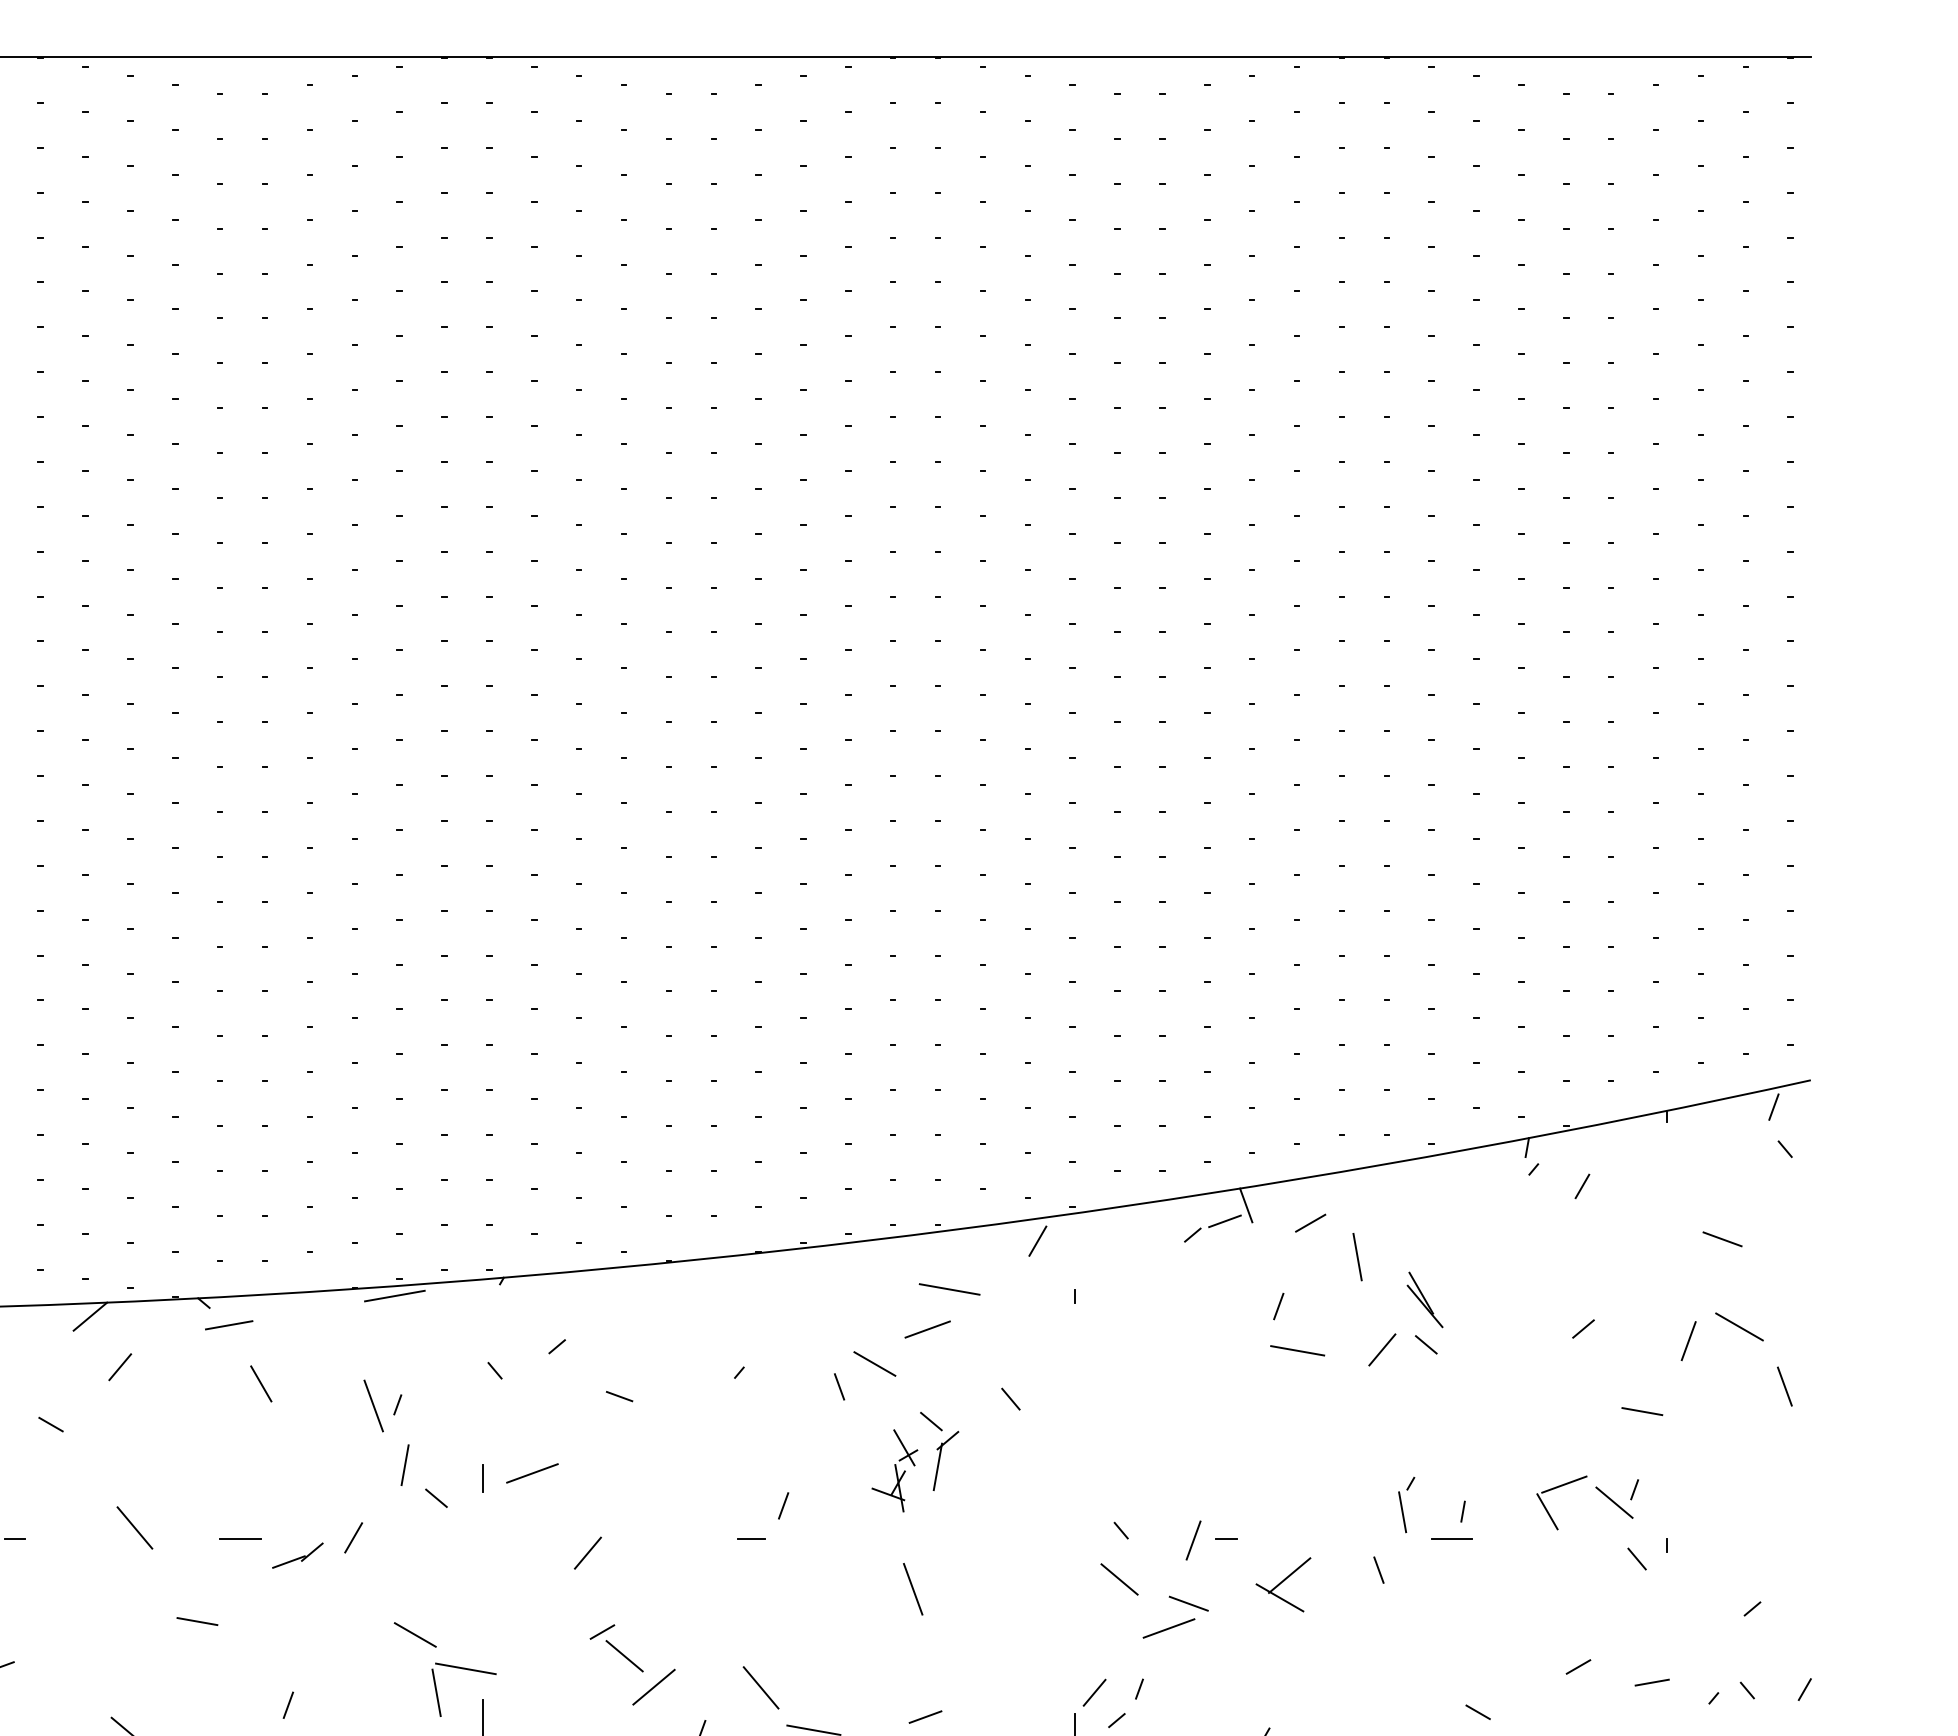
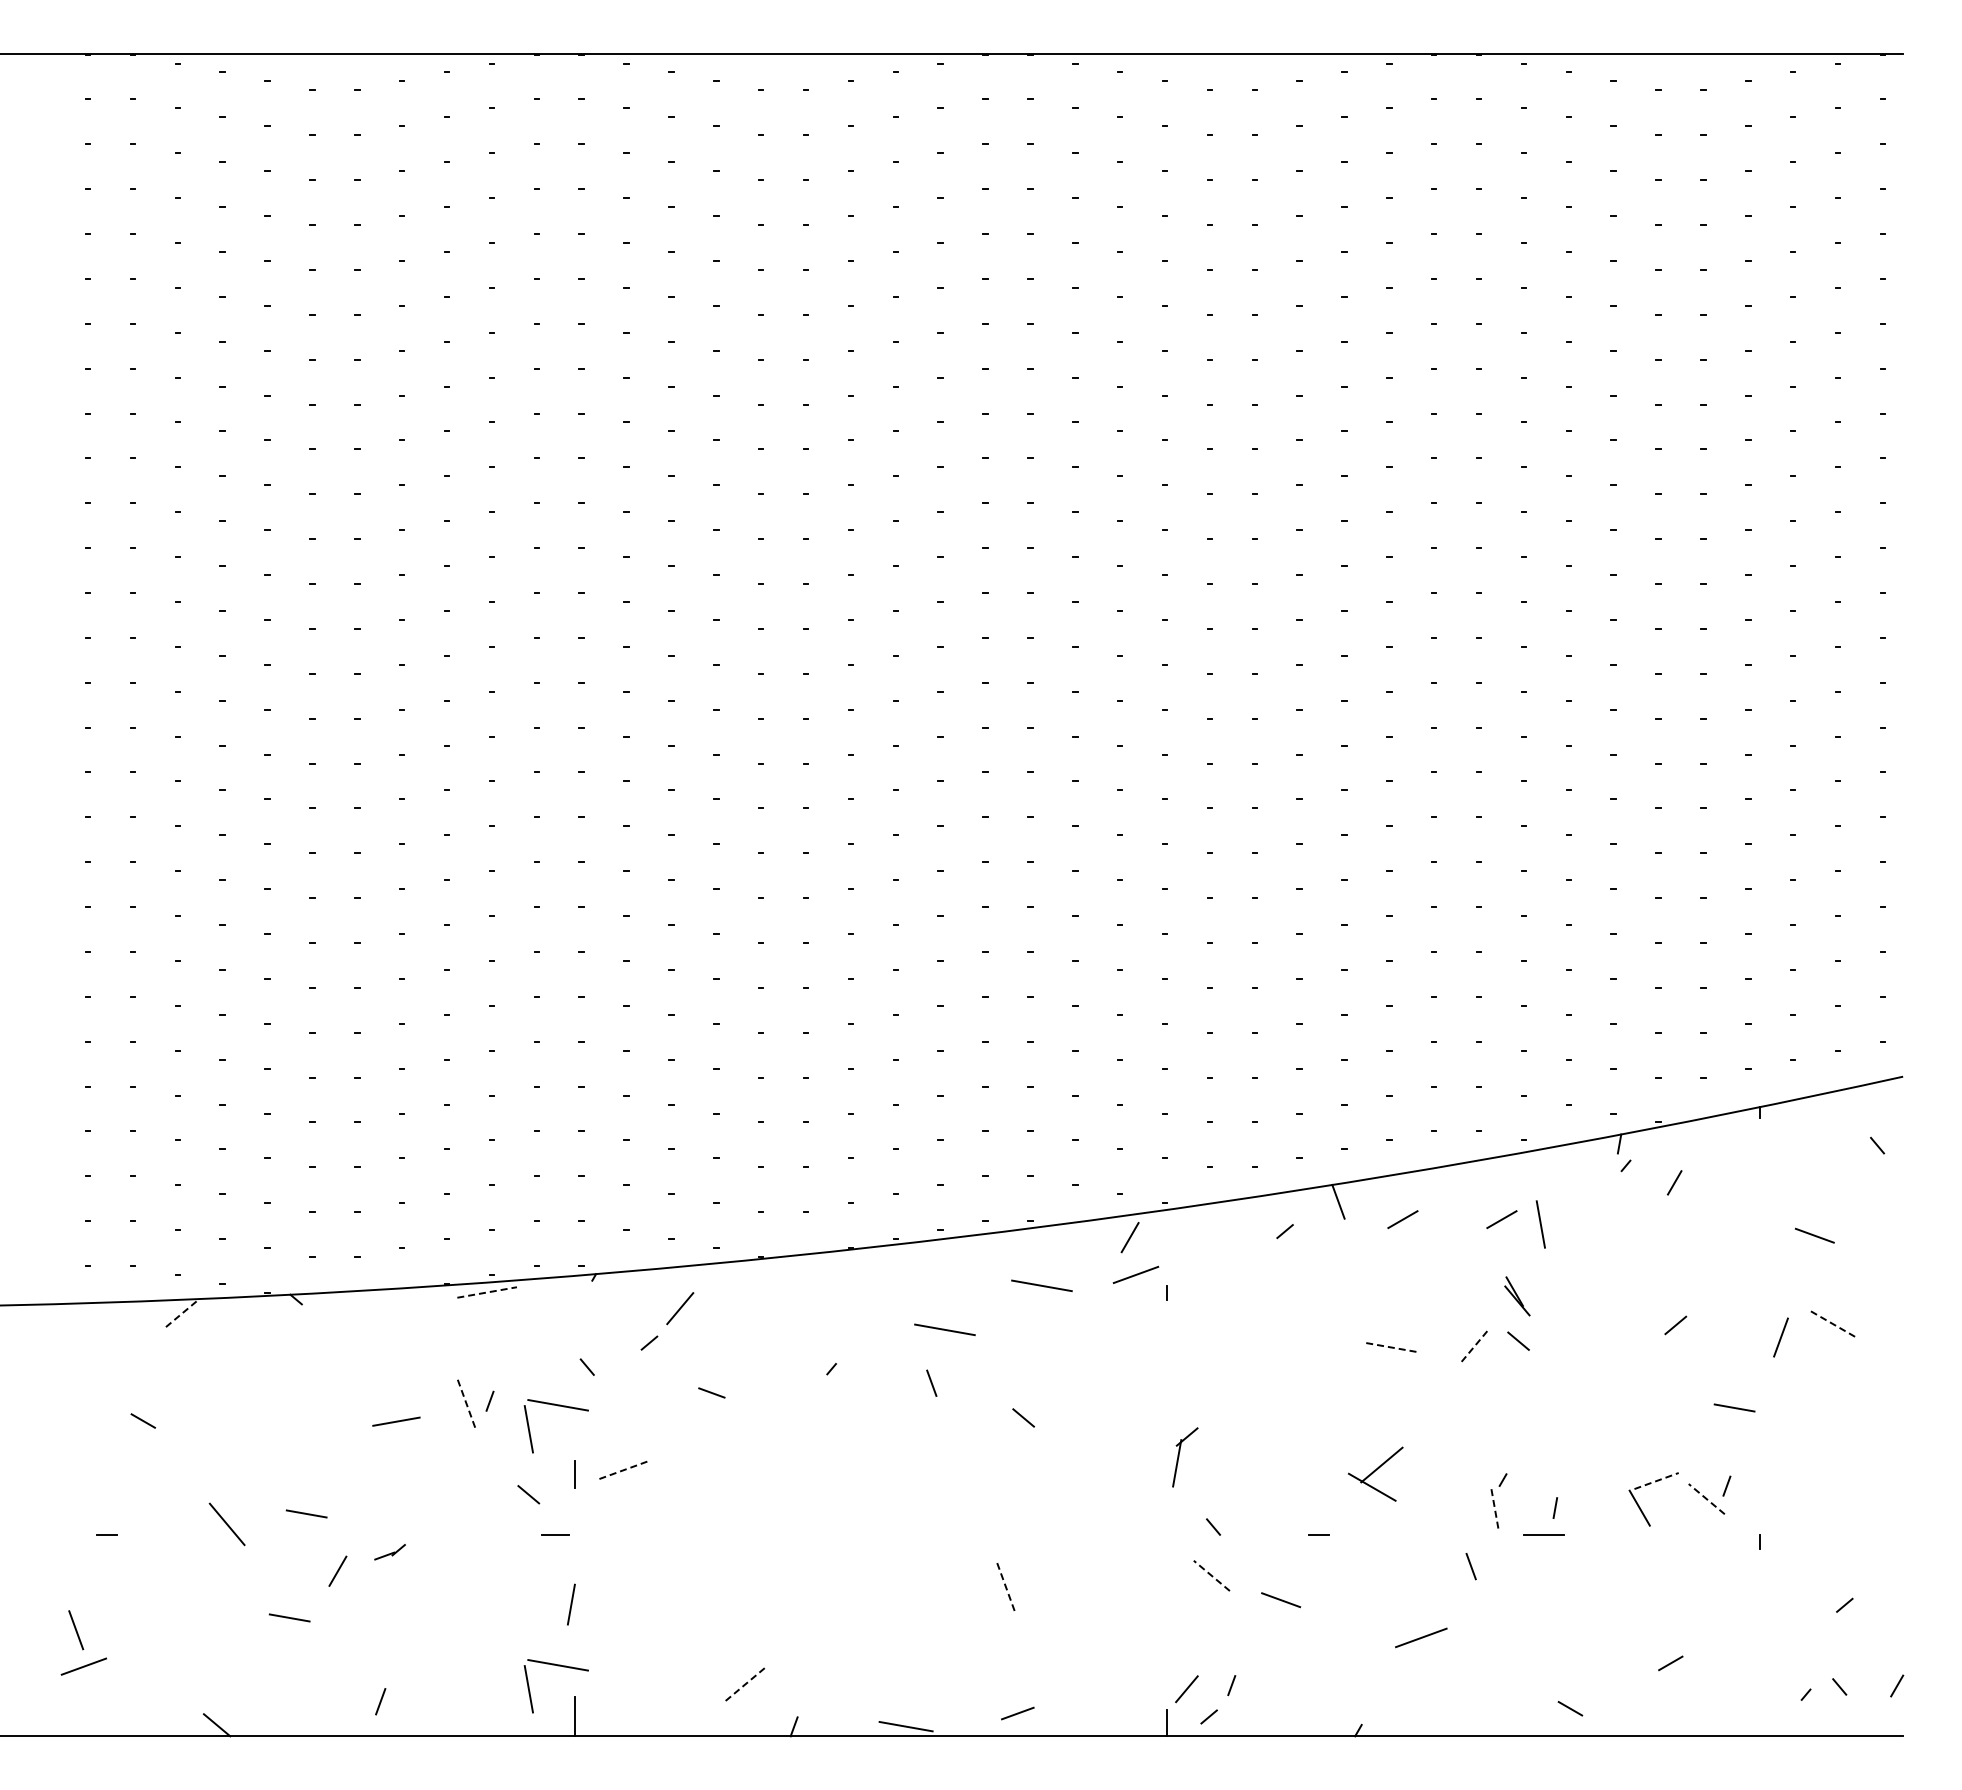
line: (1773, 1107) -> (1865, 1103), removed
line: (1225, 1221) -> (1317, 1217), removed
line: (1409, 1223) -> (1501, 1219), added
line: (1357, 1257) -> (1540, 1224), moved
line: (395, 1296) -> (487, 1292), solid -> dashed
part: (1425, 1300) -> (1517, 1296), size x0.7
line: (1278, 1306) -> (1370, 1302), removed
line: (90, 1317) -> (182, 1313), solid -> dashed
line: (229, 1325) -> (396, 1421), moved
line: (1739, 1327) -> (1831, 1323), solid -> dashed
line: (927, 1329) -> (1135, 1274), moved
line: (852, 1333) -> (944, 1329), added
line: (1382, 1349) -> (1474, 1345), solid -> dashed
line: (1297, 1351) -> (1389, 1347), solid -> dashed
line: (874, 1364) -> (966, 1360), removed
line: (120, 1367) -> (212, 1363), removed
line: (261, 1383) -> (353, 1379), removed
line: (1785, 1386) -> (1877, 1382), removed
line: (1010, 1399) -> (1102, 1395), removed
line: (374, 1406) -> (466, 1402), solid -> dashed
part: (465, 1410) -> (557, 1406), added
part: (946, 1461) -> (1185, 1457), moved
line: (405, 1465) -> (571, 1604), moved
part: (894, 1470) -> (986, 1466), removed
line: (532, 1473) -> (624, 1469), solid -> dashed
line: (1564, 1485) -> (1656, 1481), solid -> dashed
line: (1614, 1503) -> (1706, 1499), solid -> dashed
line: (783, 1505) -> (875, 1501), removed
line: (1402, 1512) -> (1494, 1508), solid -> dashed
line: (214, 1517) -> (306, 1513), added
line: (353, 1537) -> (337, 1570), moved
line: (240, 1538) -> (332, 1534), removed
line: (752, 1538) -> (555, 1534), moved
line: (1193, 1540) -> (1285, 1536), removed
line: (588, 1553) -> (680, 1308), moved
part: (297, 1556) -> (389, 1552), size x0.6
line: (1637, 1559) -> (1729, 1555), removed
line: (1119, 1579) -> (1211, 1575), solid -> dashed
part: (1283, 1584) -> (1375, 1473), moved
line: (913, 1589) -> (1005, 1585), solid -> dashed
line: (1169, 1628) -> (1421, 1637), moved
line: (602, 1632) -> (694, 1628), removed
line: (415, 1635) -> (507, 1631), removed
line: (624, 1656) -> (716, 1652), removed
line: (1652, 1682) -> (1744, 1678), removed
line: (654, 1687) -> (746, 1683), solid -> dashed
line: (761, 1687) -> (853, 1683), removed

